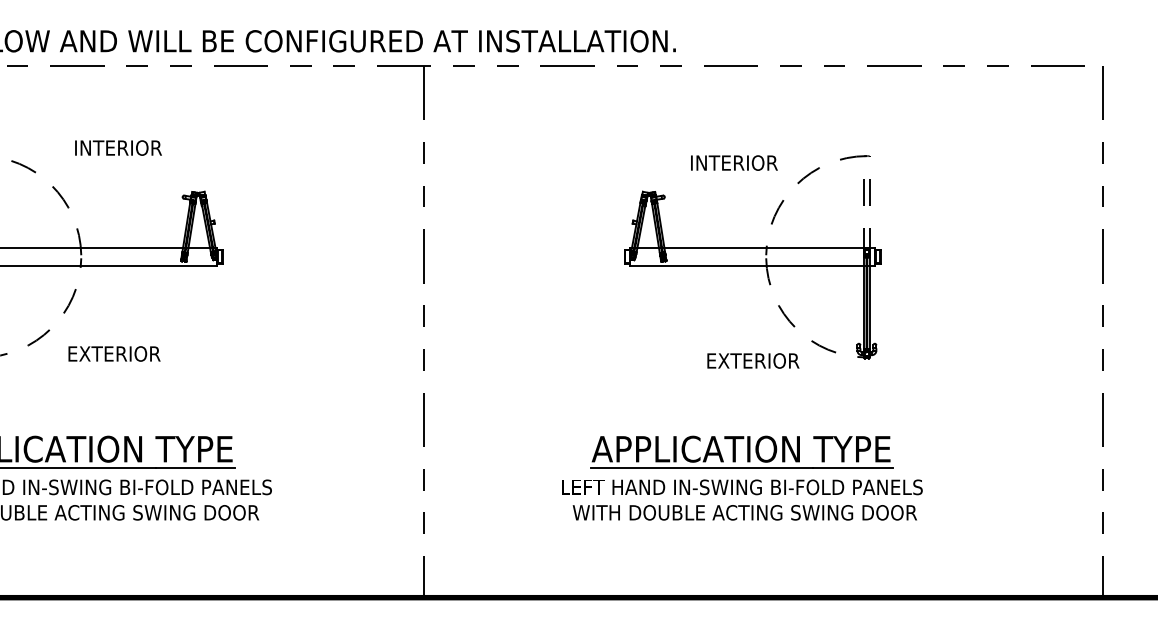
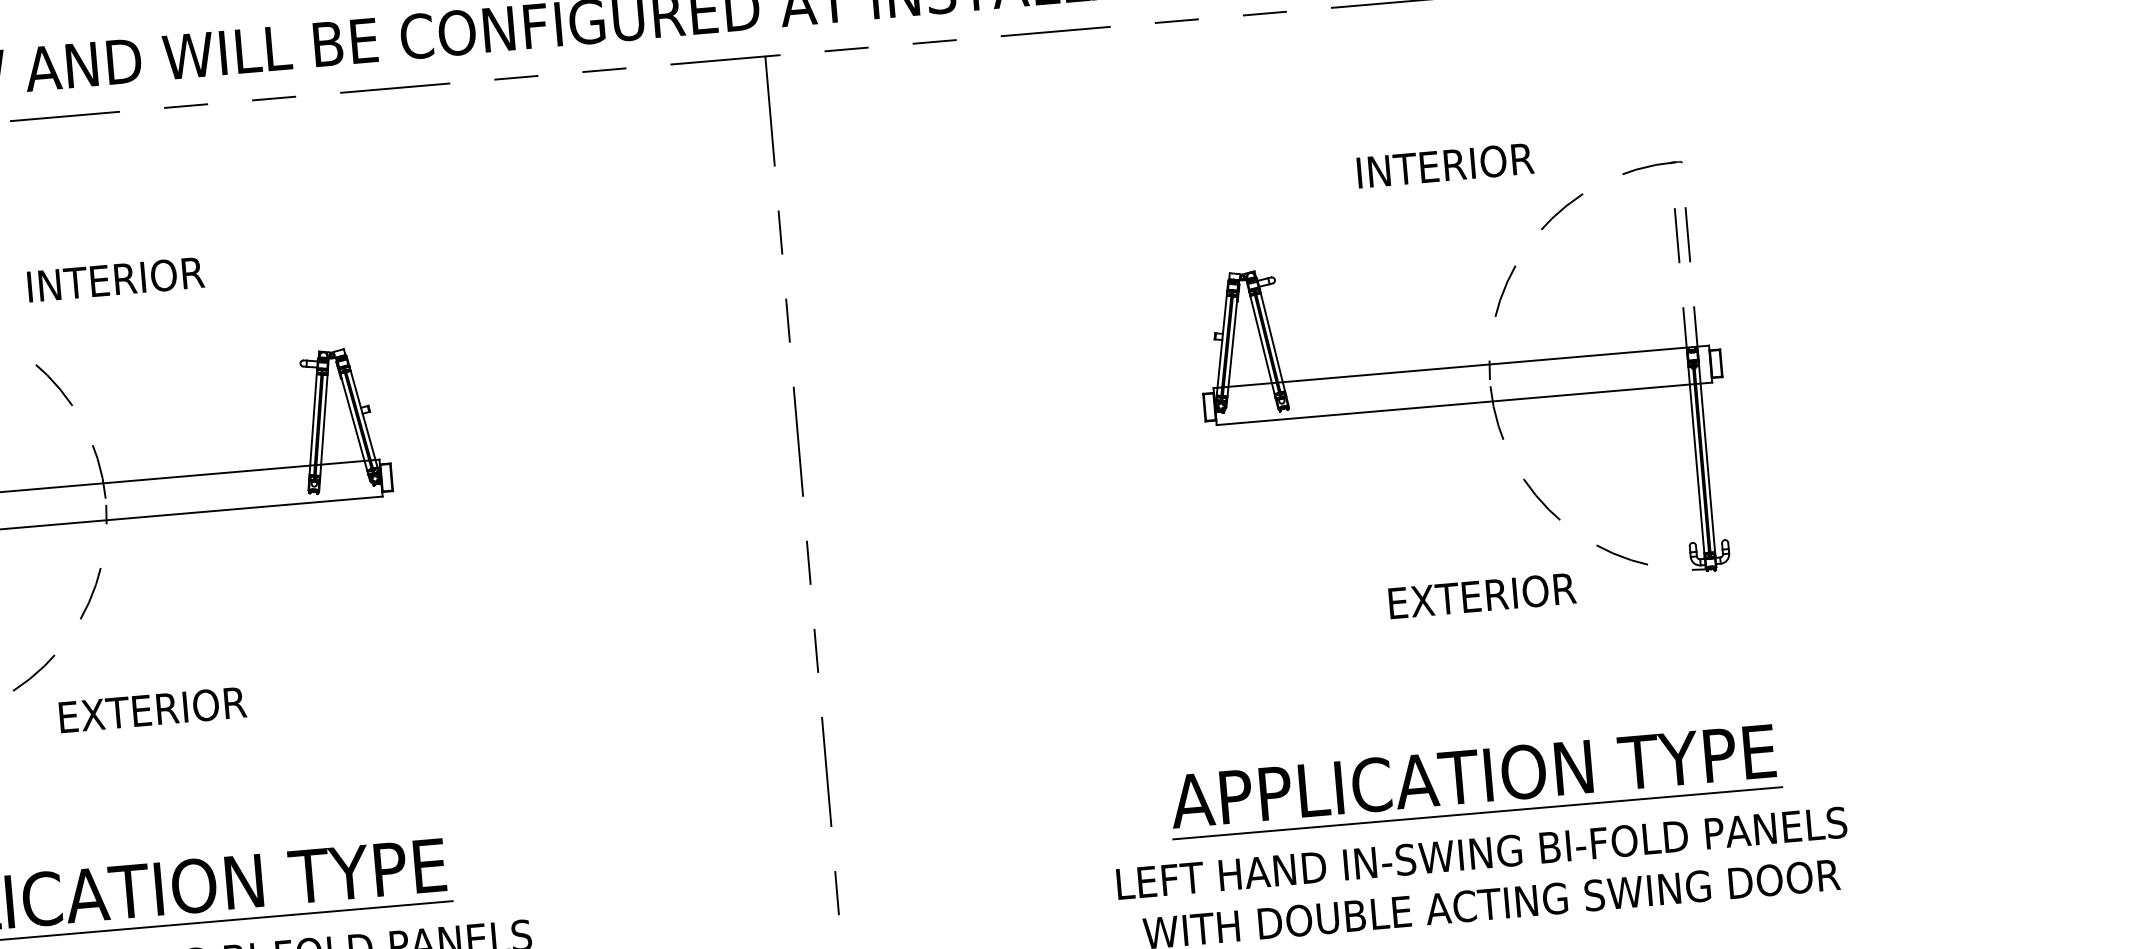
text: (118, 147) -> (115, 278), moved
text: (734, 162) -> (1445, 164), moved
text: (114, 353) -> (152, 708), moved

